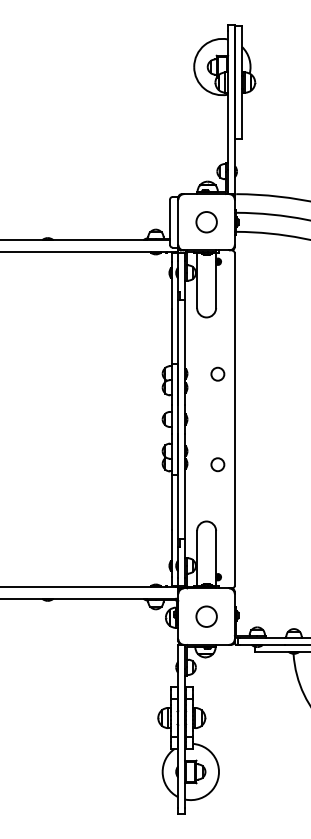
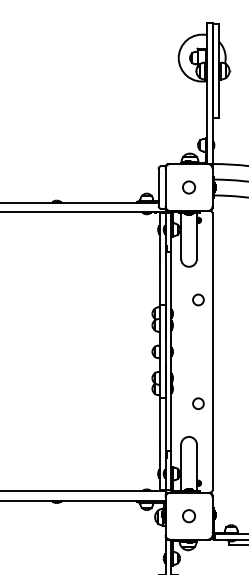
circle: (206, 222) -> (188, 187), size x0.71
circle: (217, 373) -> (198, 299), moved
circle: (217, 464) -> (198, 403), moved
circle: (206, 616) -> (188, 516), size x0.71

